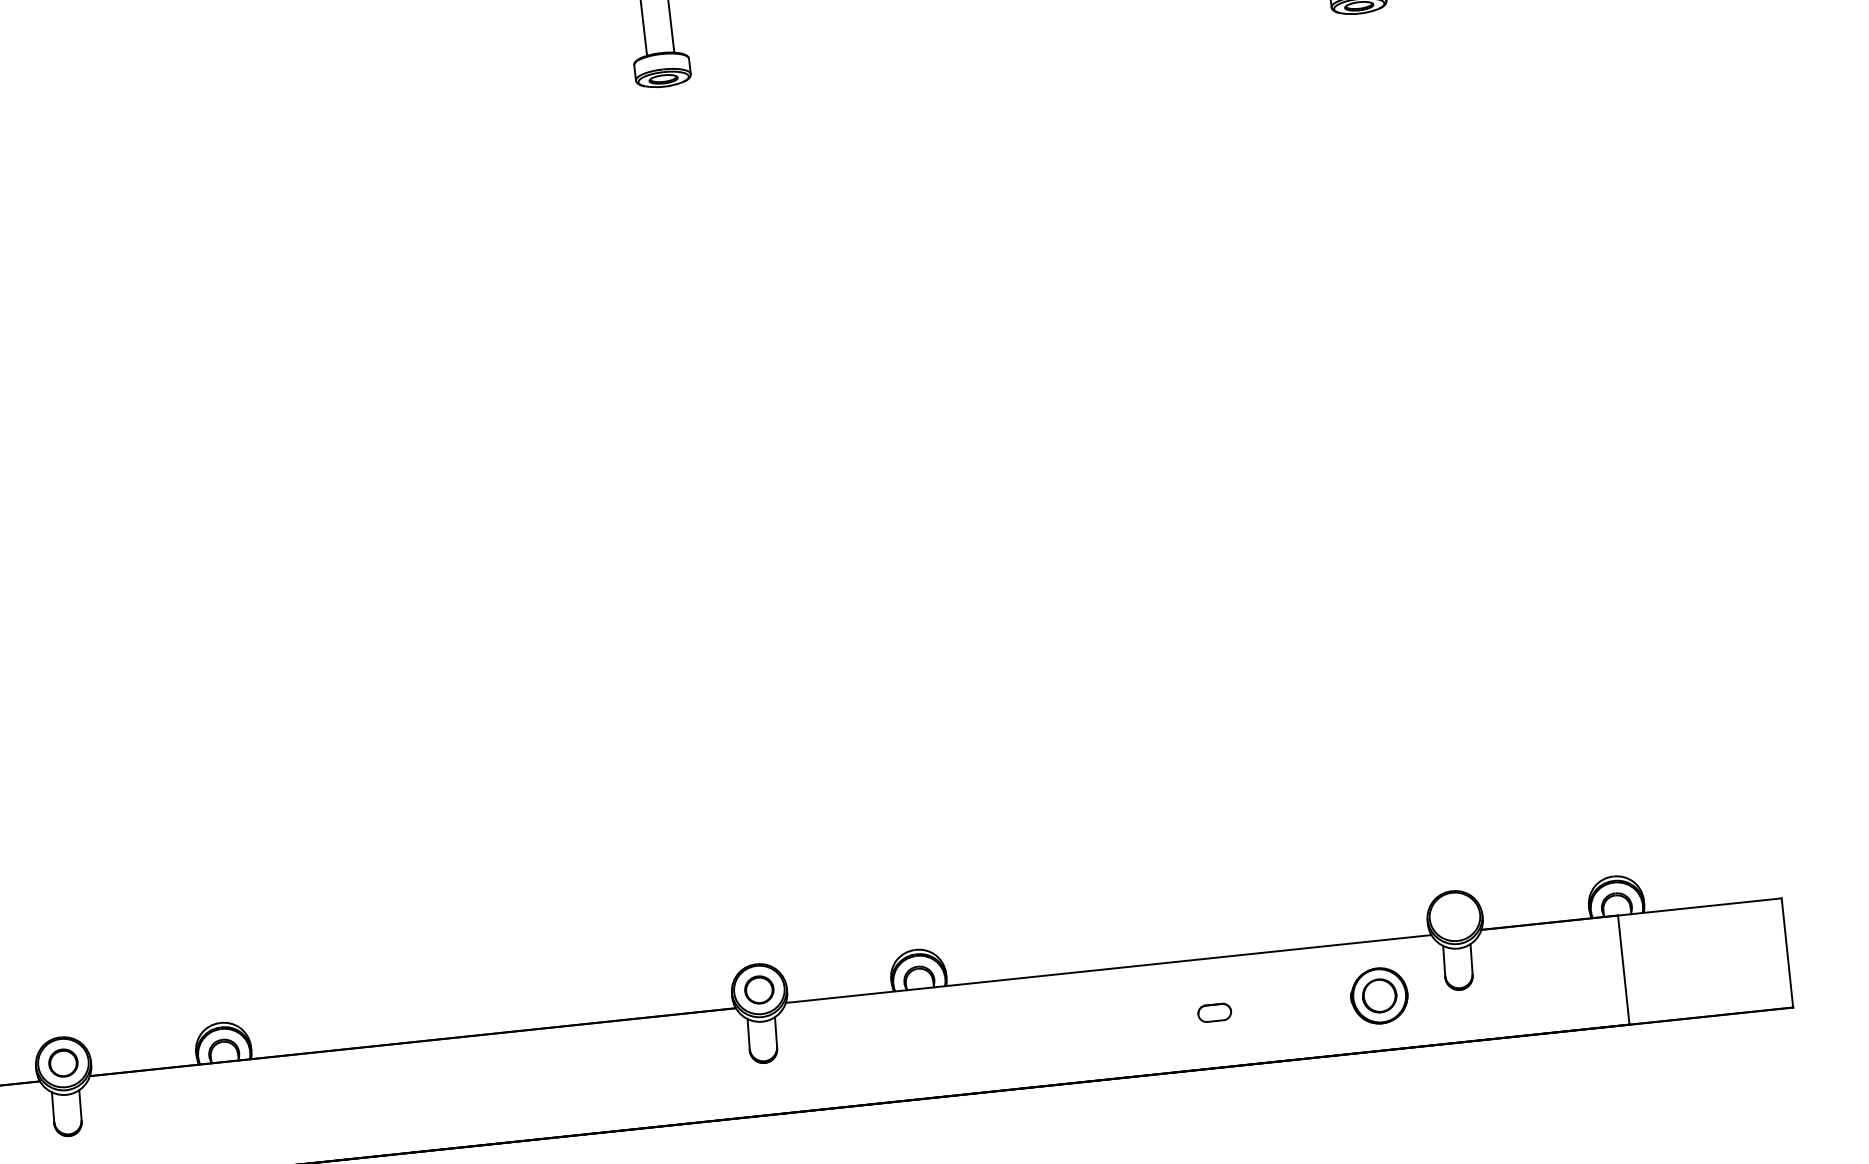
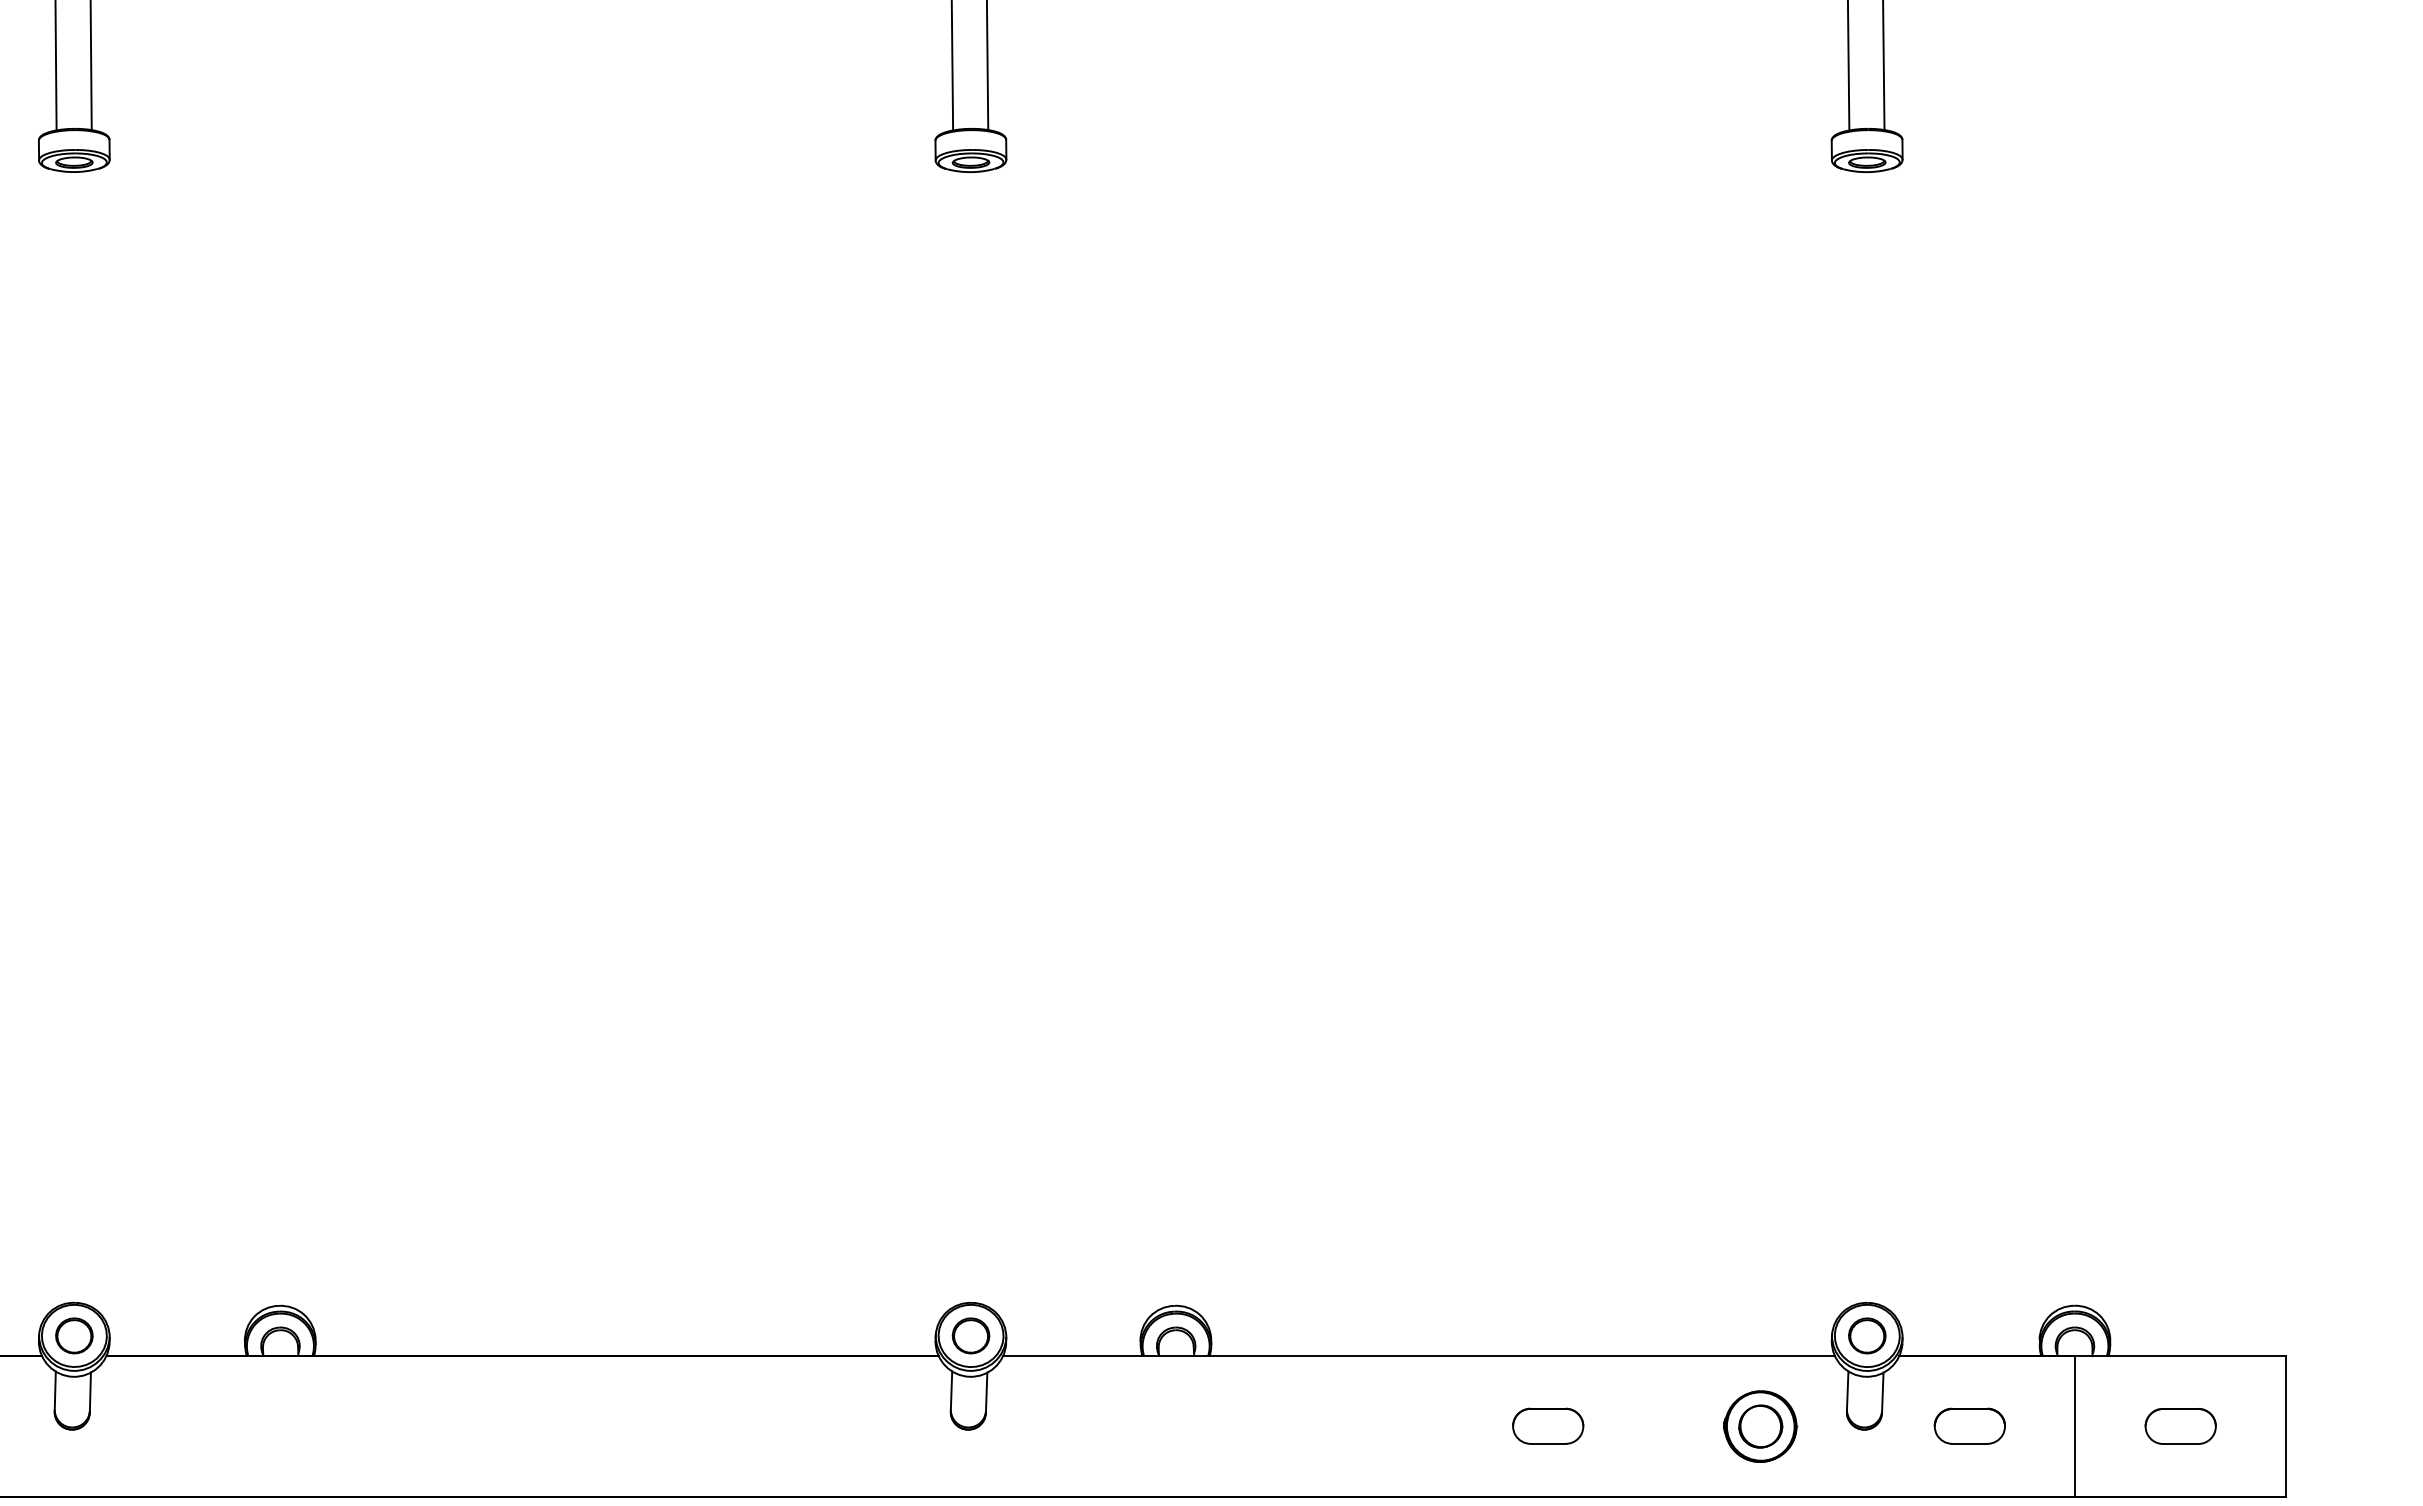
part: (1455, 916) -> (1867, 1335), added
part: (1705, 961) -> (2180, 1426), added
part: (1541, 978) -> (1969, 1425), added
part: (1214, 1012) -> (1548, 1425), size x1.67

